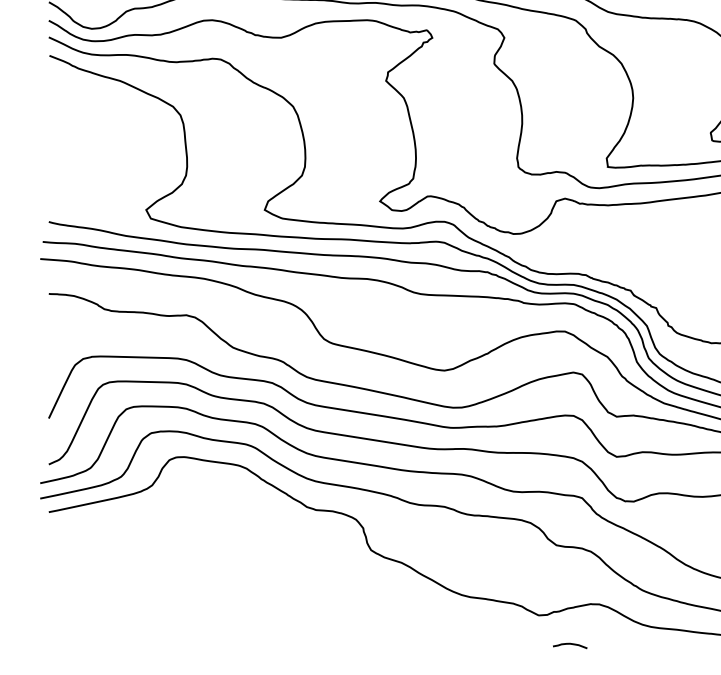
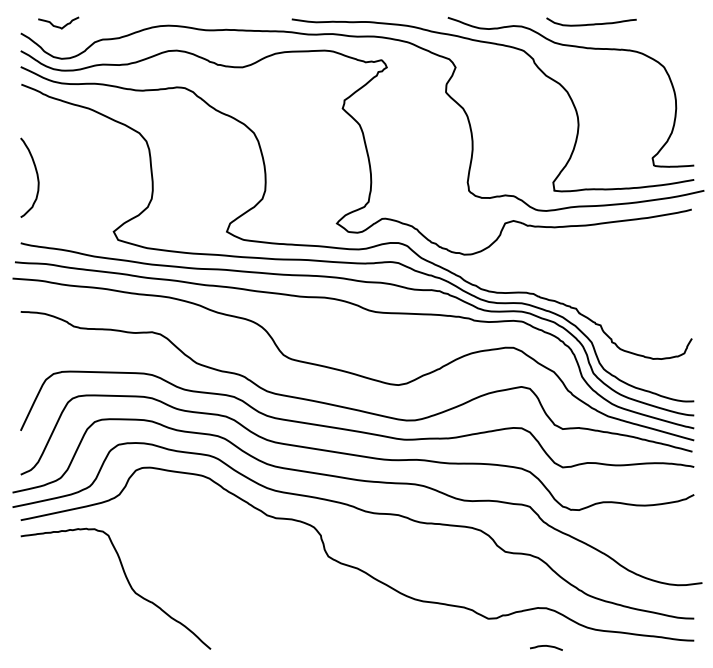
curve: (65, 152) -> (36, 176), added
curve: (160, 577) -> (127, 582), added
curve: (570, 644) -> (546, 646), moved

